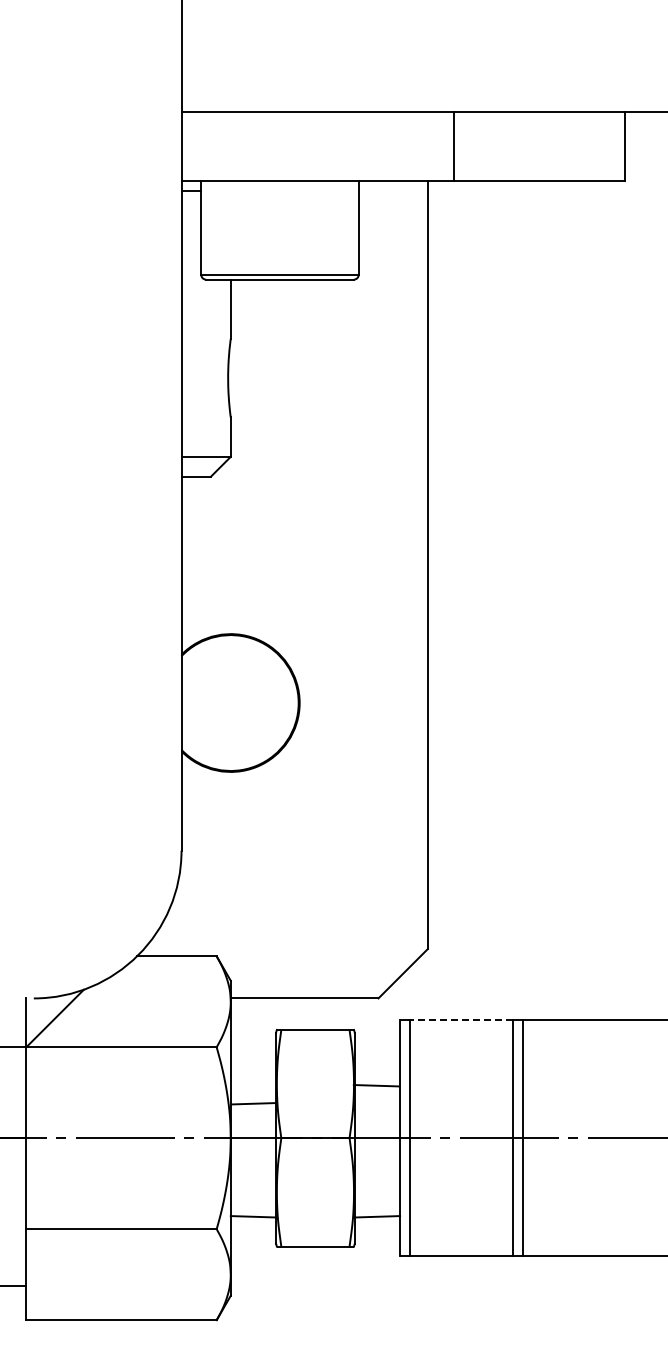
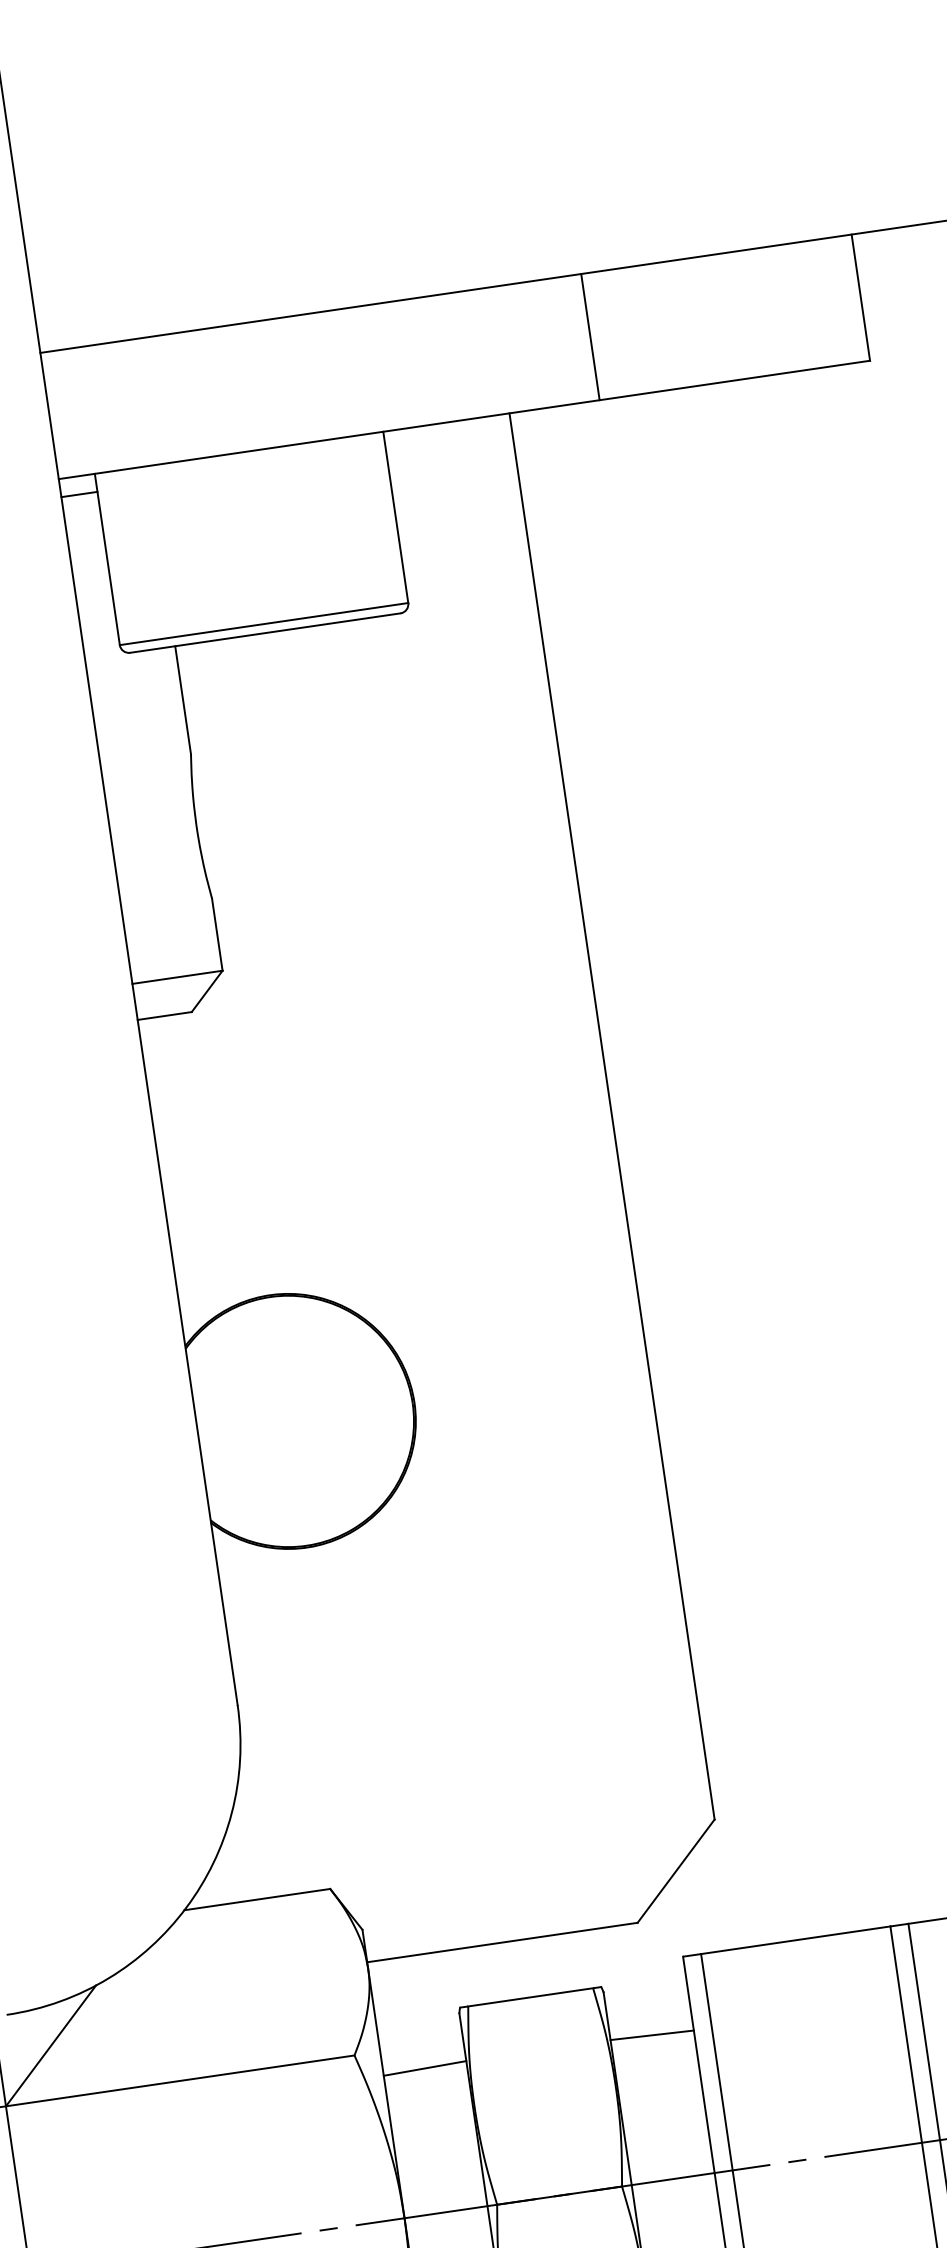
line: (453, 146) -> (589, 336), moved
line: (461, 1020) -> (795, 1941), dashed -> solid
line: (376, 1085) -> (652, 2034), moved
line: (254, 1103) -> (425, 2067), moved

